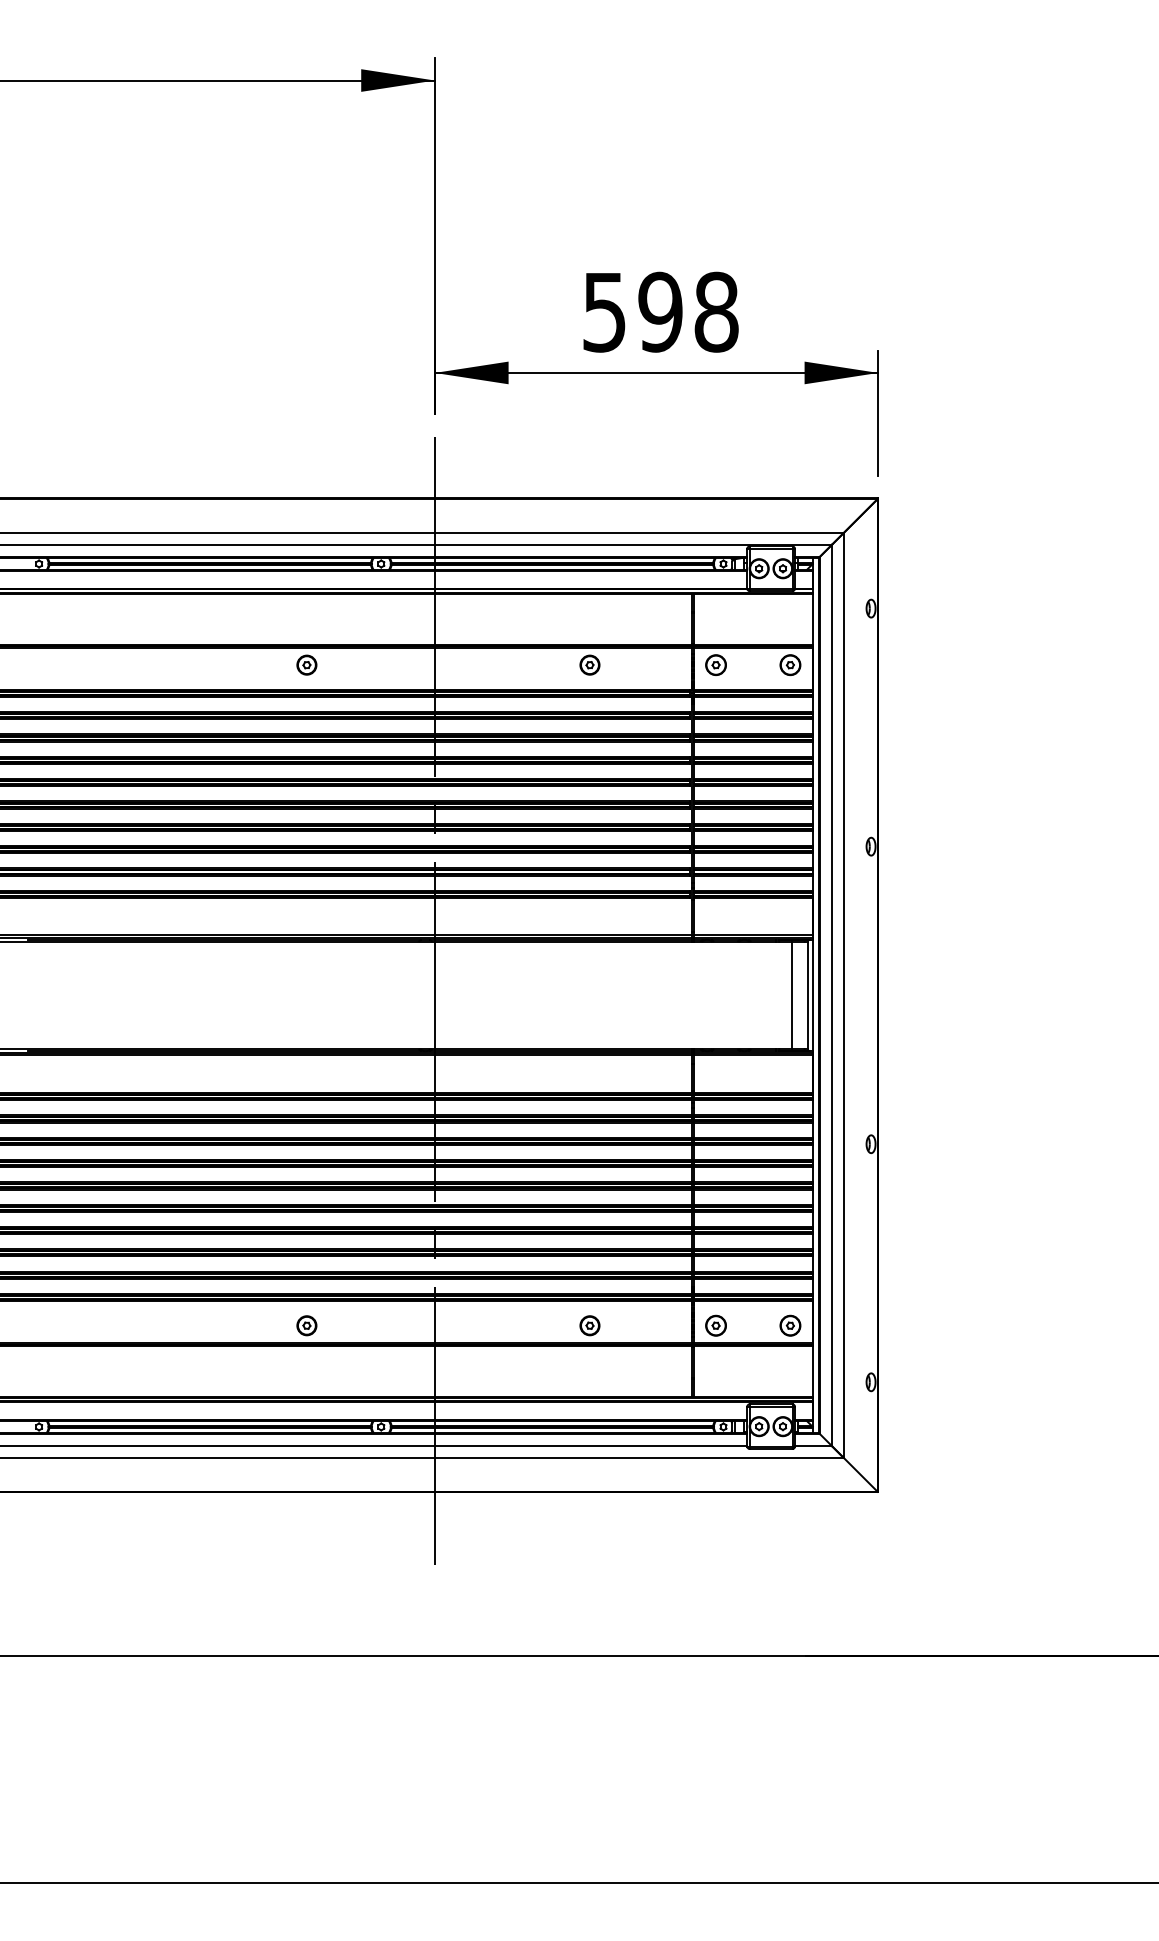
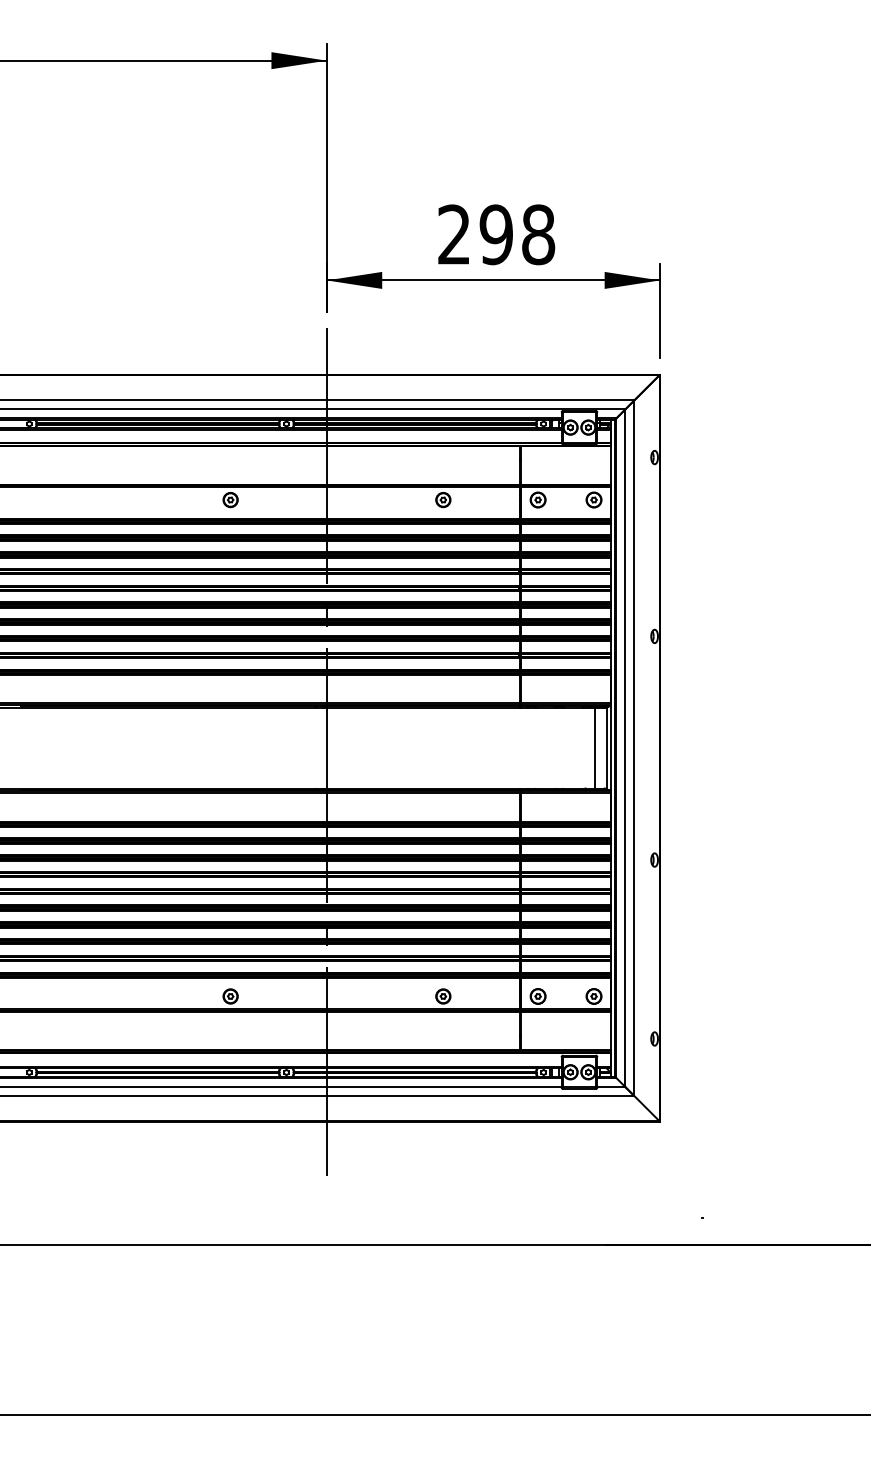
text: (604, 311) -> (454, 234), 598 -> 298

